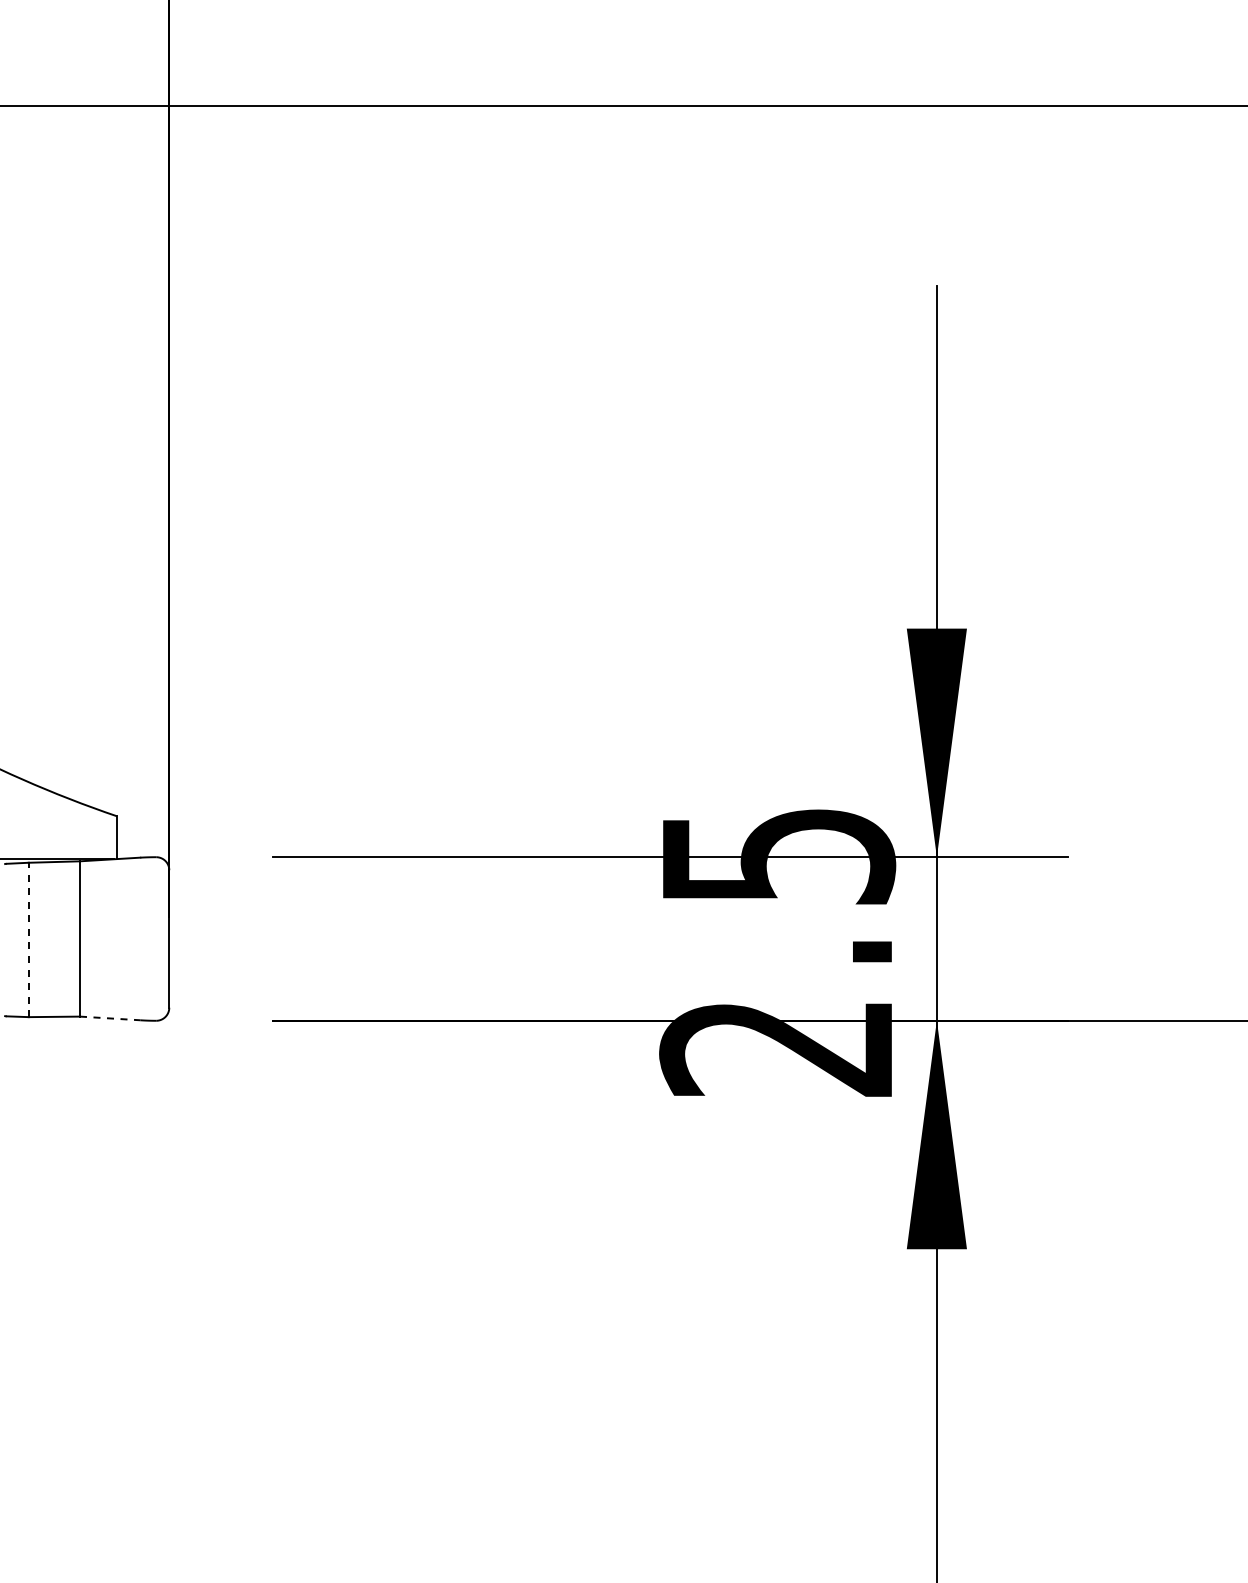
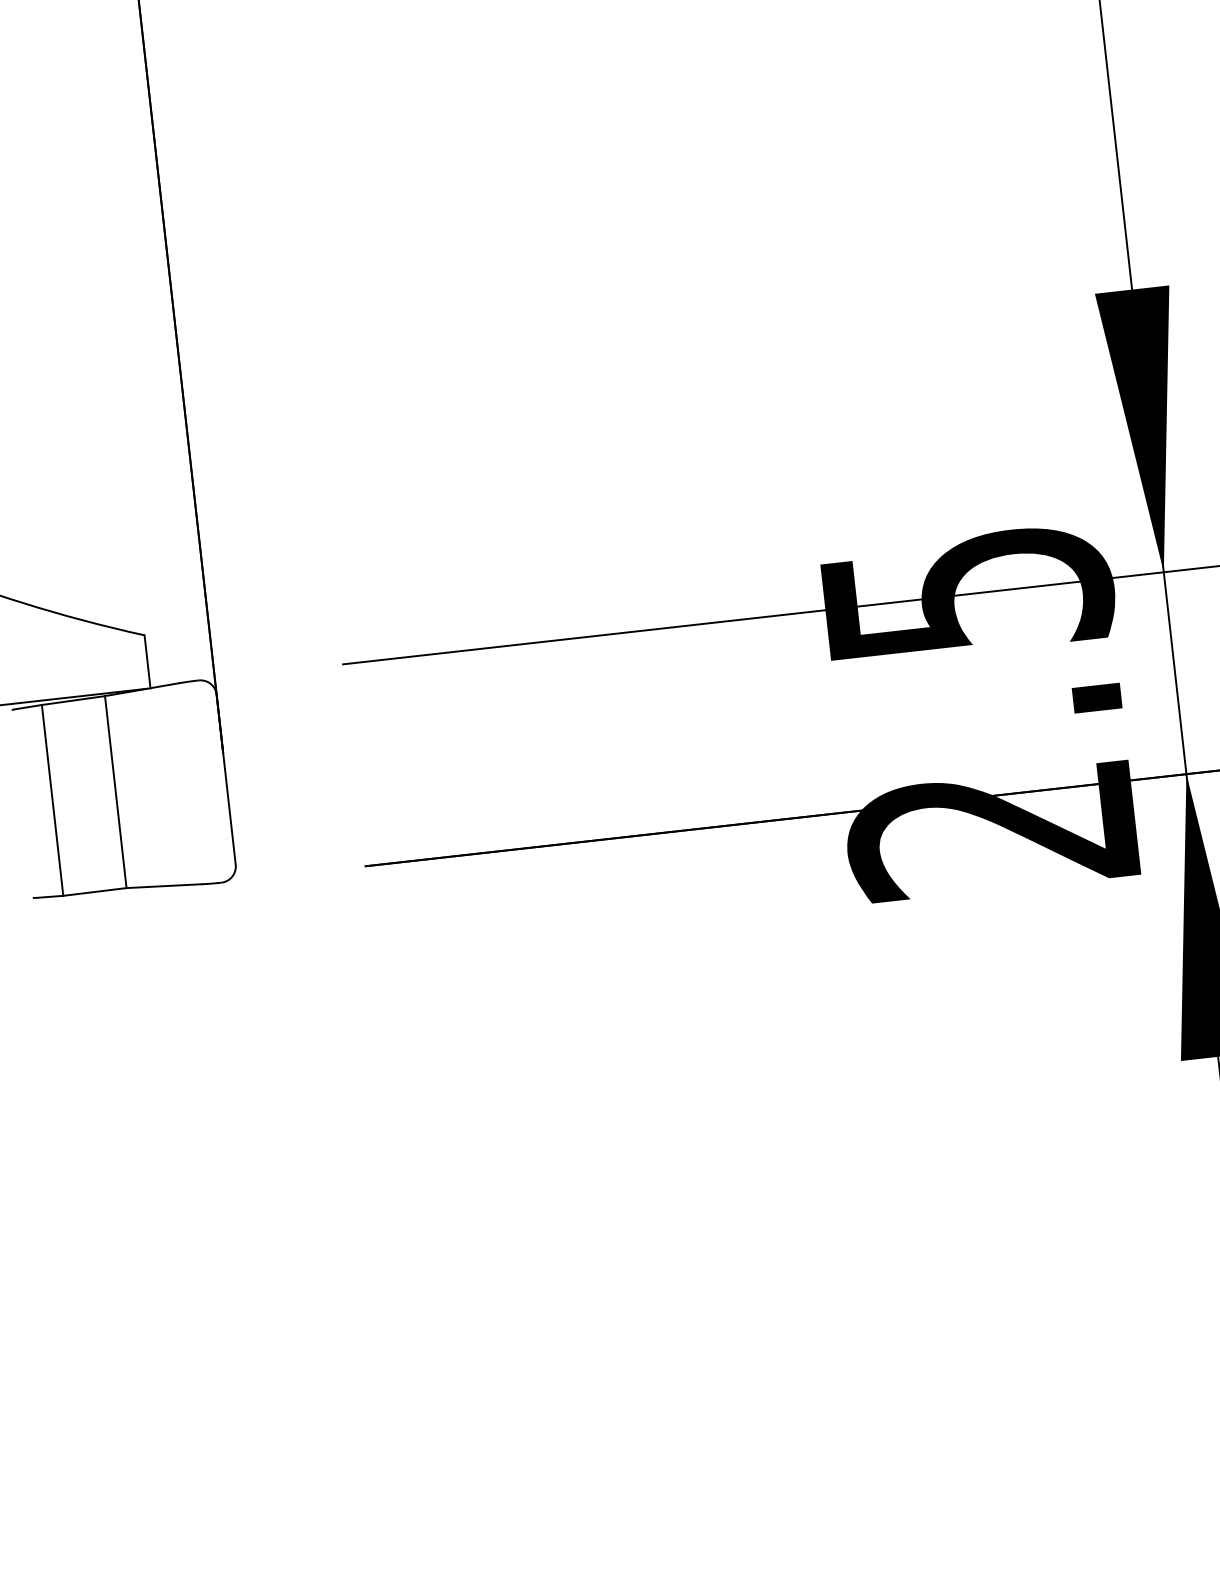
line: (28, 939) -> (52, 799), dashed -> solid
line: (110, 1018) -> (164, 886), dashed -> solid

